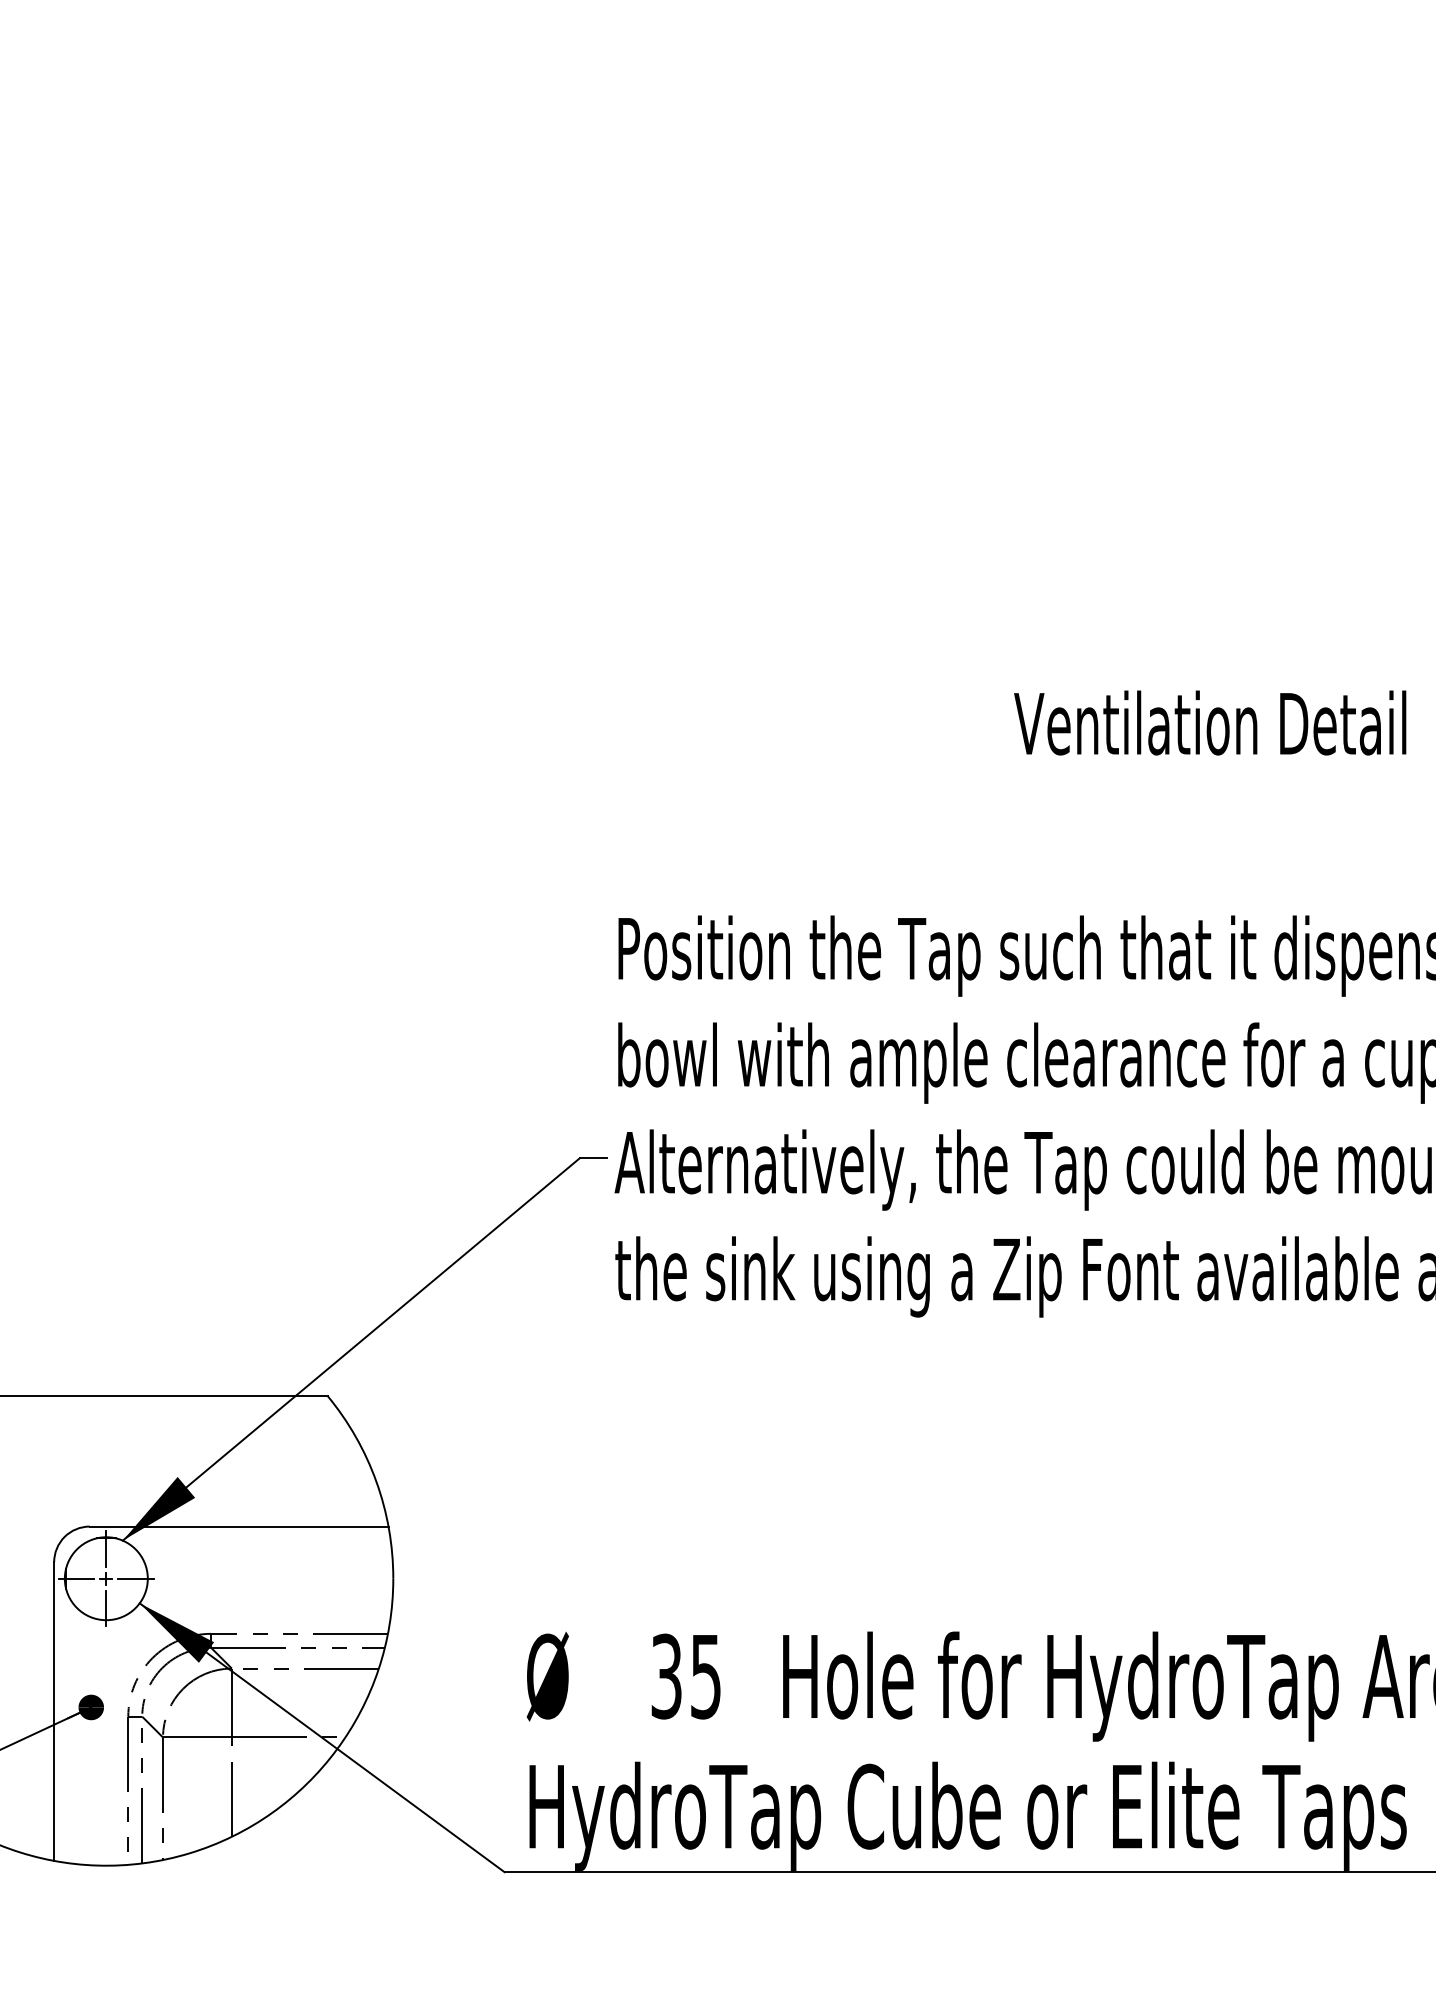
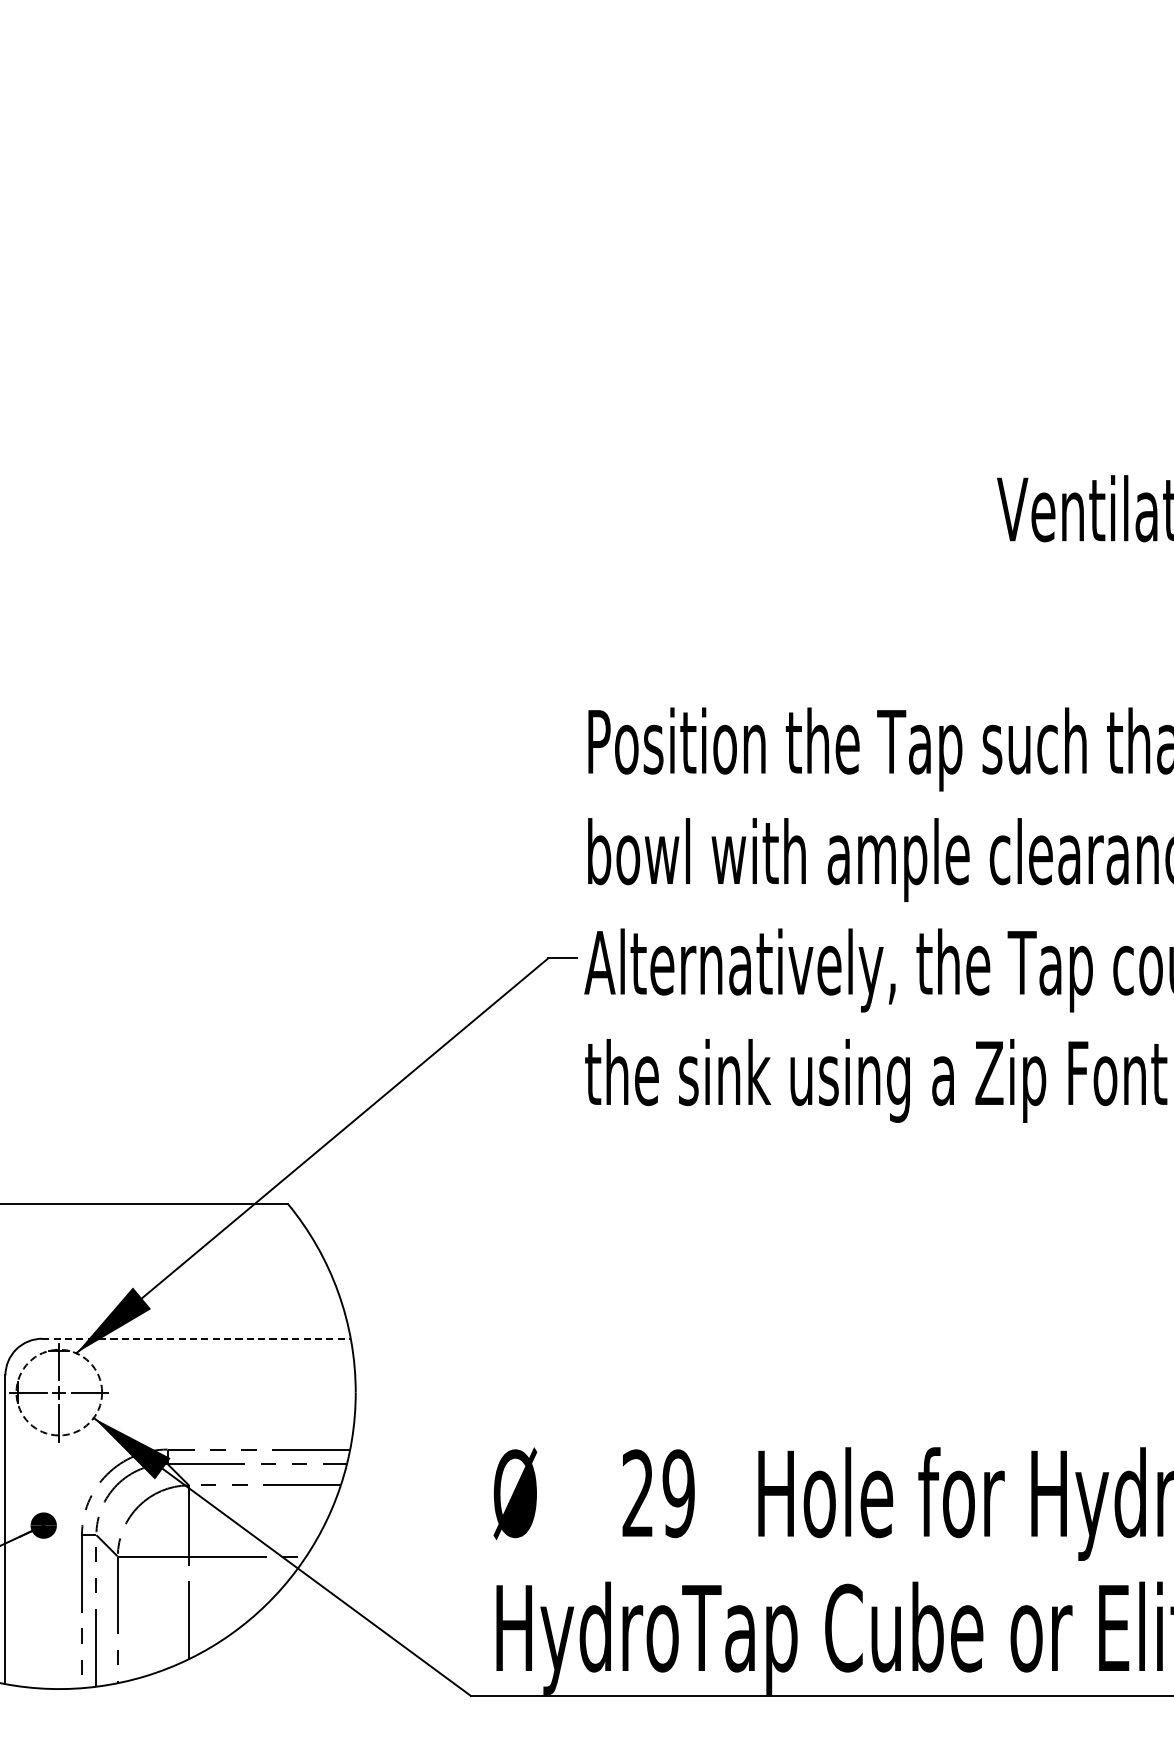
line: (239, 1526) -> (196, 1338), solid -> dashed
circle: (105, 1578) -> (58, 1392), solid -> dashed
text: (686, 1676) -> (658, 1493), 35 -> 29

